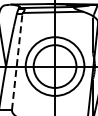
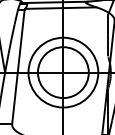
line: (17, 61) -> (18, 66), dashed -> solid

